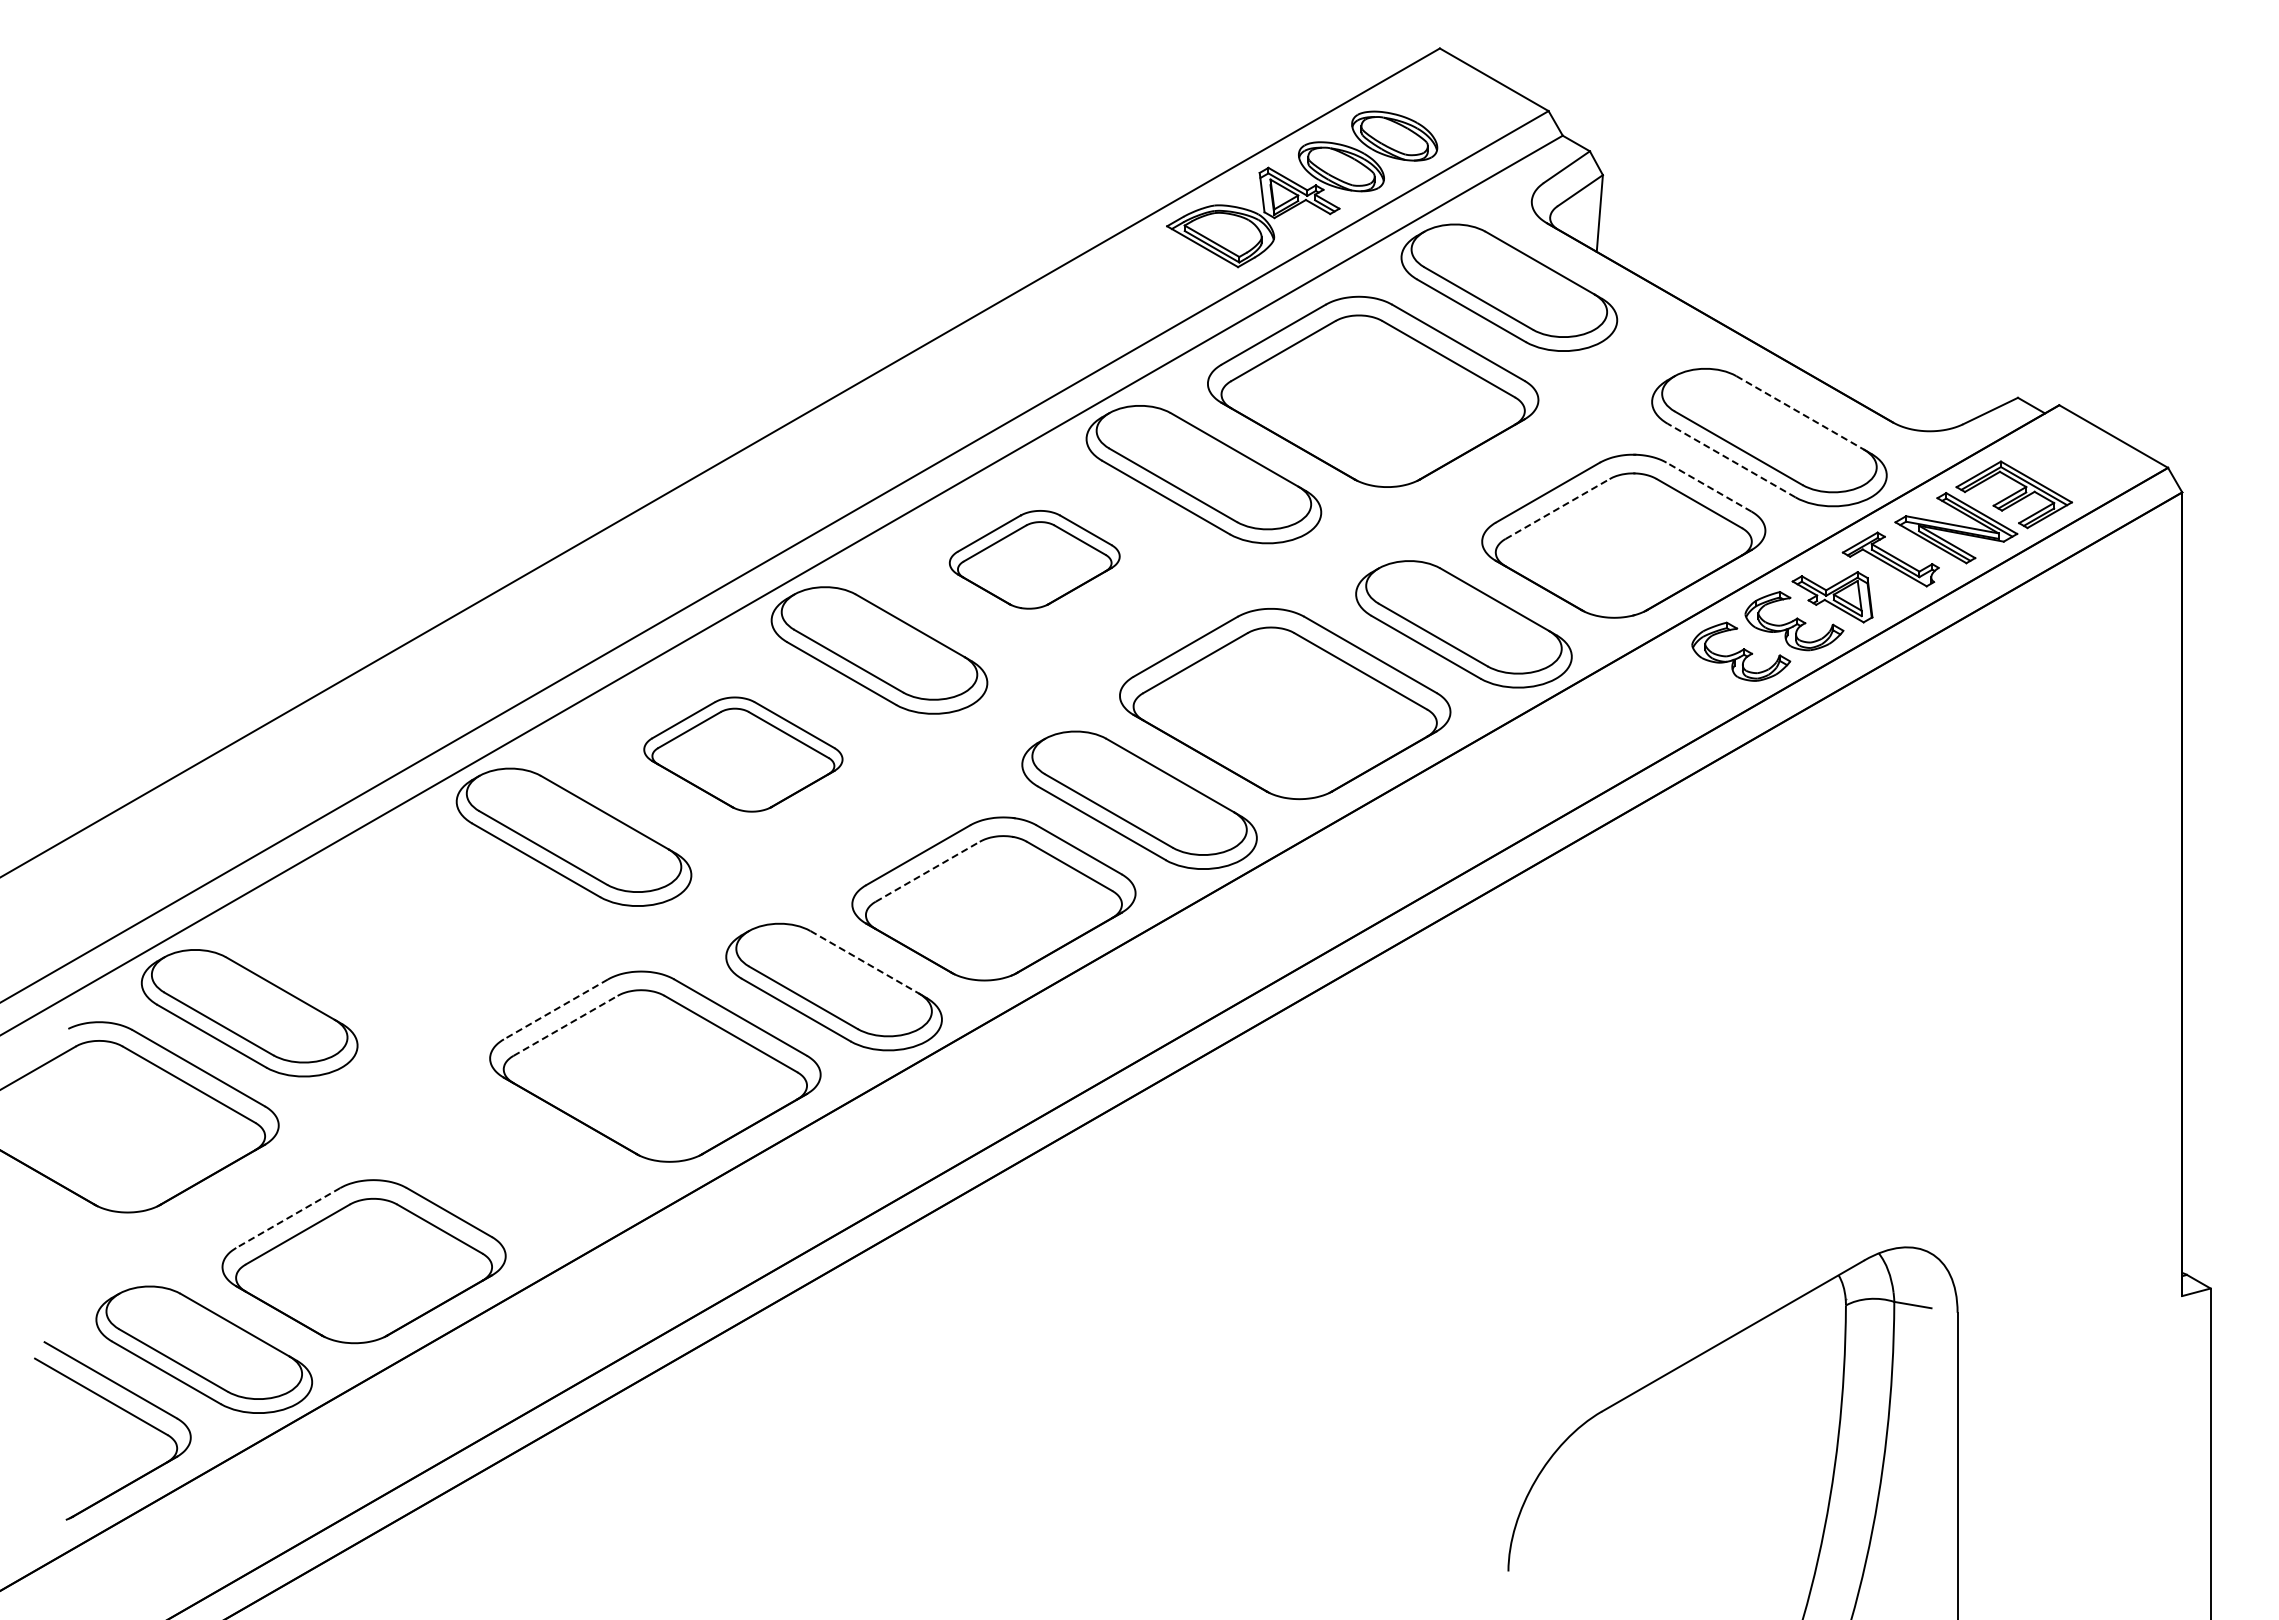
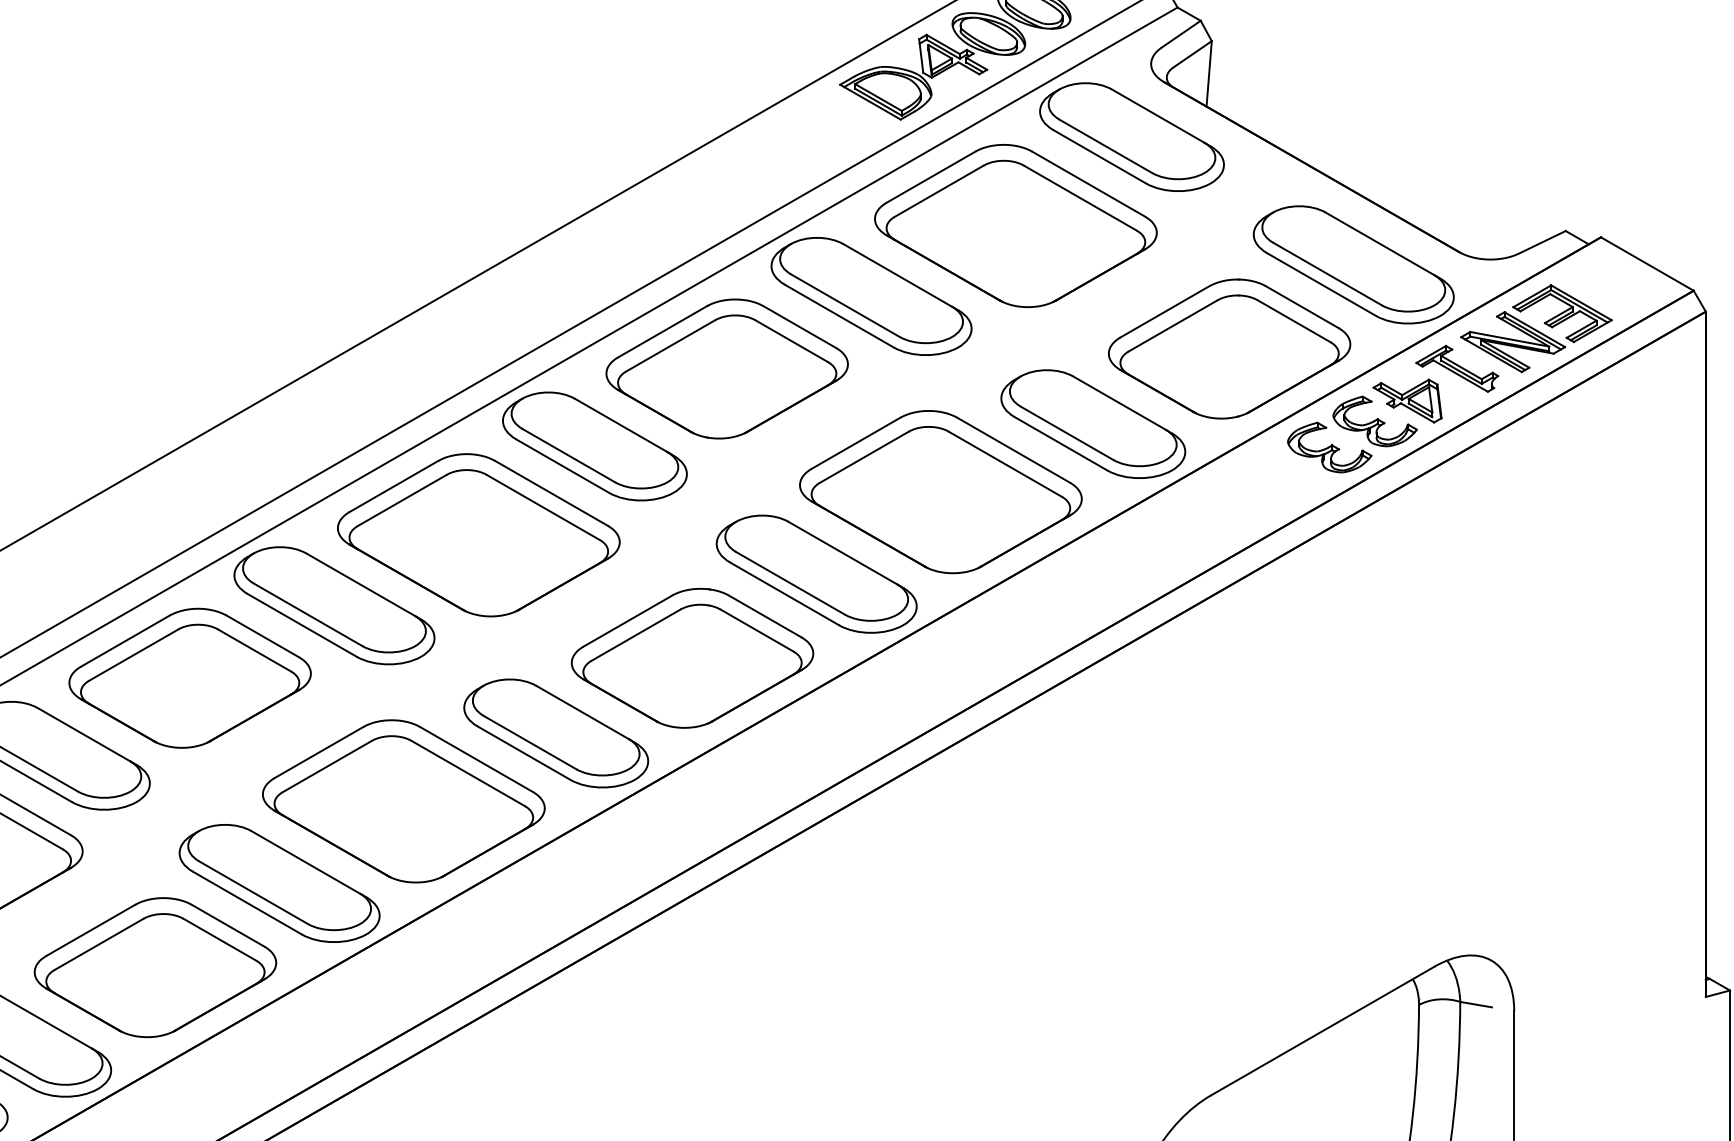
line: (1800, 412) -> (1380, 243), dashed -> solid
line: (1731, 460) -> (1321, 284), dashed -> solid
line: (1708, 486) -> (1301, 306), dashed -> solid
line: (1558, 508) -> (1173, 325), dashed -> solid
part: (1034, 559) -> (727, 368), size x1.67
part: (743, 754) -> (478, 535), size x1.67
line: (928, 871) -> (636, 634), dashed -> solid
part: (404, 921) -> (189, 677), added
line: (864, 962) -> (582, 712), dashed -> solid
line: (555, 1009) -> (318, 752), dashed -> solid
line: (565, 1025) -> (327, 766), dashed -> solid
part: (509, 1162) -> (279, 883), added
line: (287, 1218) -> (90, 930), dashed -> solid

